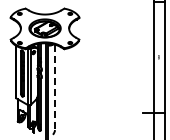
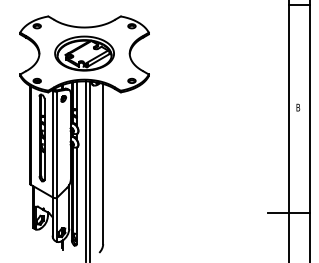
line: (54, 87) -> (102, 164), dashed -> solid

